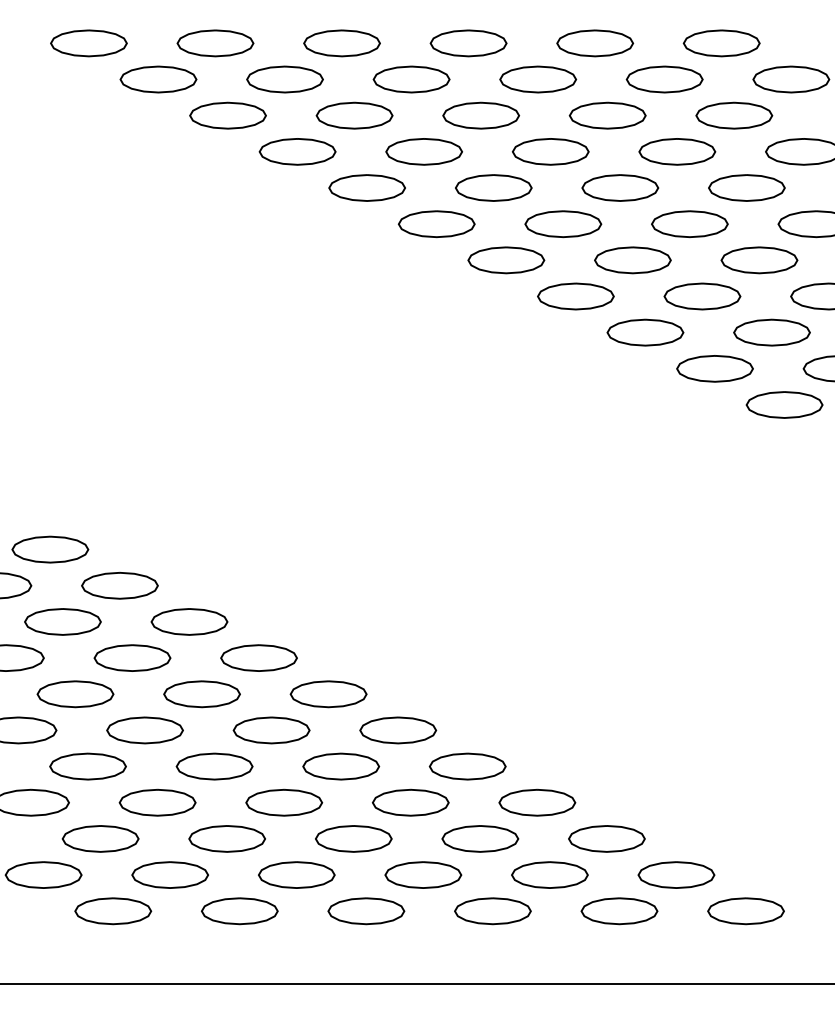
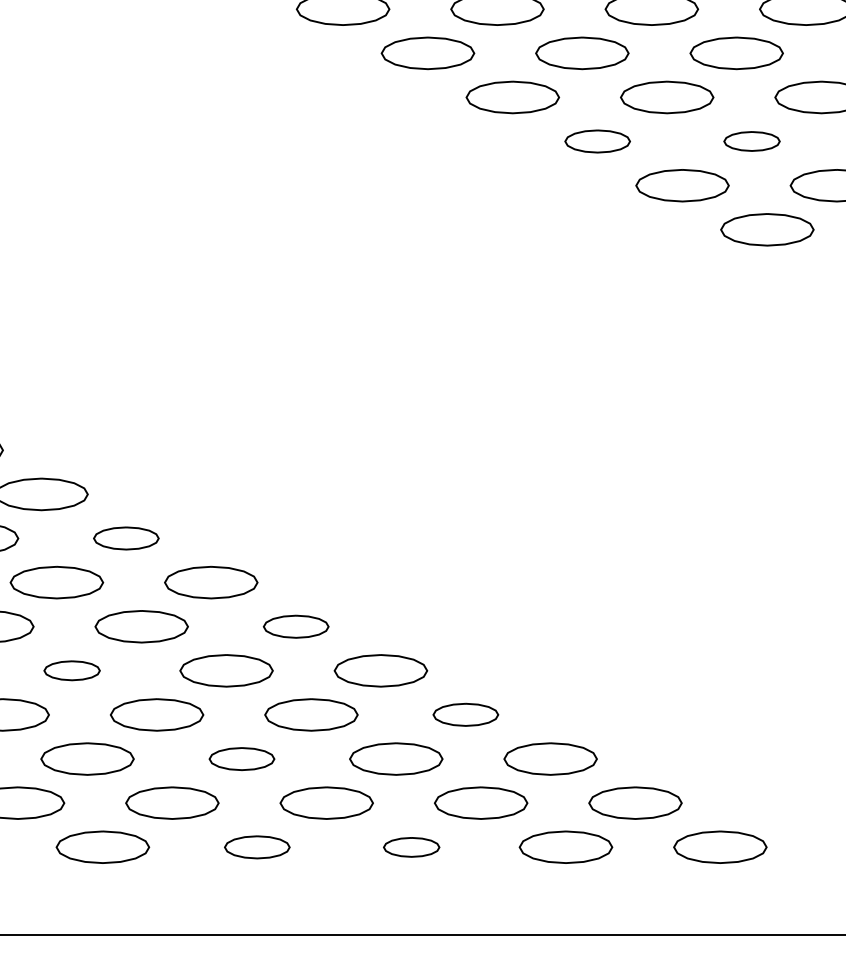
part: (645, 332) -> (597, 141), size x0.7
part: (771, 332) -> (751, 141), size x0.6
part: (258, 657) -> (125, 537), size x0.7
part: (398, 730) -> (296, 626), size x0.7
part: (214, 766) -> (72, 670), size x0.6
part: (537, 802) -> (465, 714), size x0.7
part: (353, 838) -> (241, 758), size x0.7
part: (366, 911) -> (257, 847), size x0.7
part: (492, 911) -> (411, 847), size x0.6

